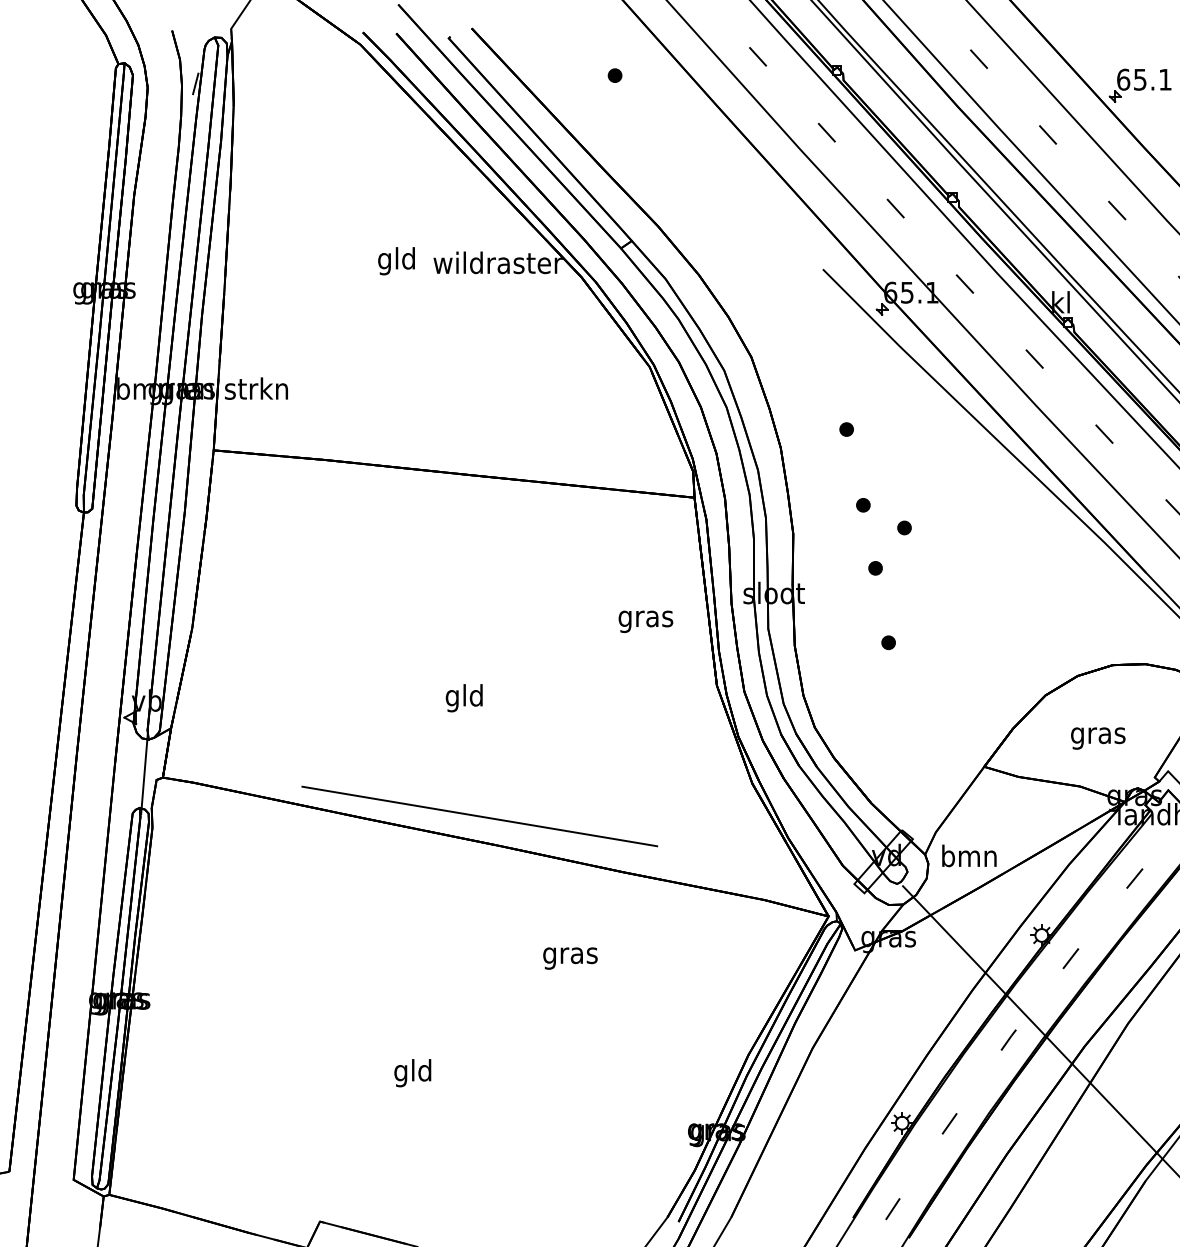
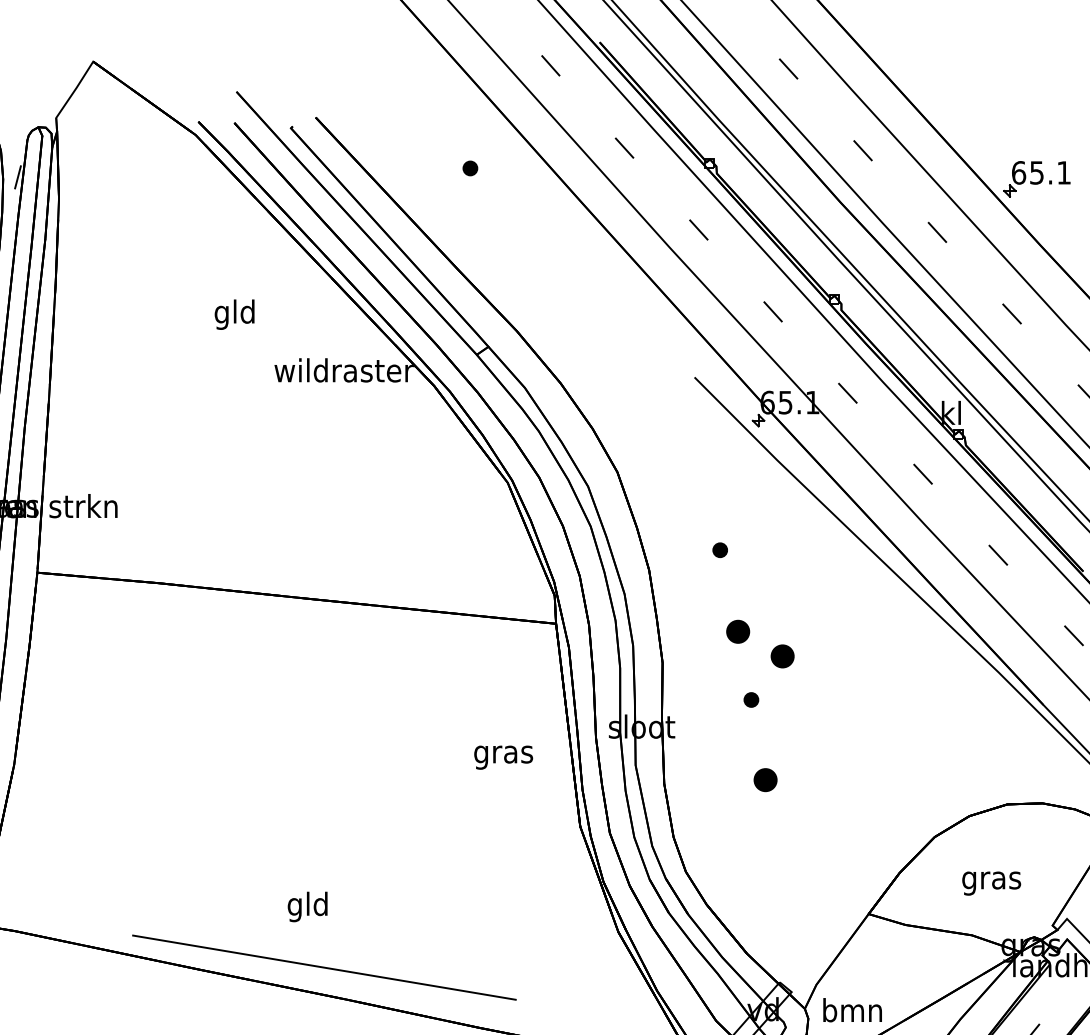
text: (396, 261) -> (234, 315), moved
part: (863, 505) -> (738, 632), size x1.6
part: (904, 527) -> (782, 655), size x1.6
part: (888, 642) -> (765, 779), size x1.6
text: (463, 698) -> (306, 907), moved

